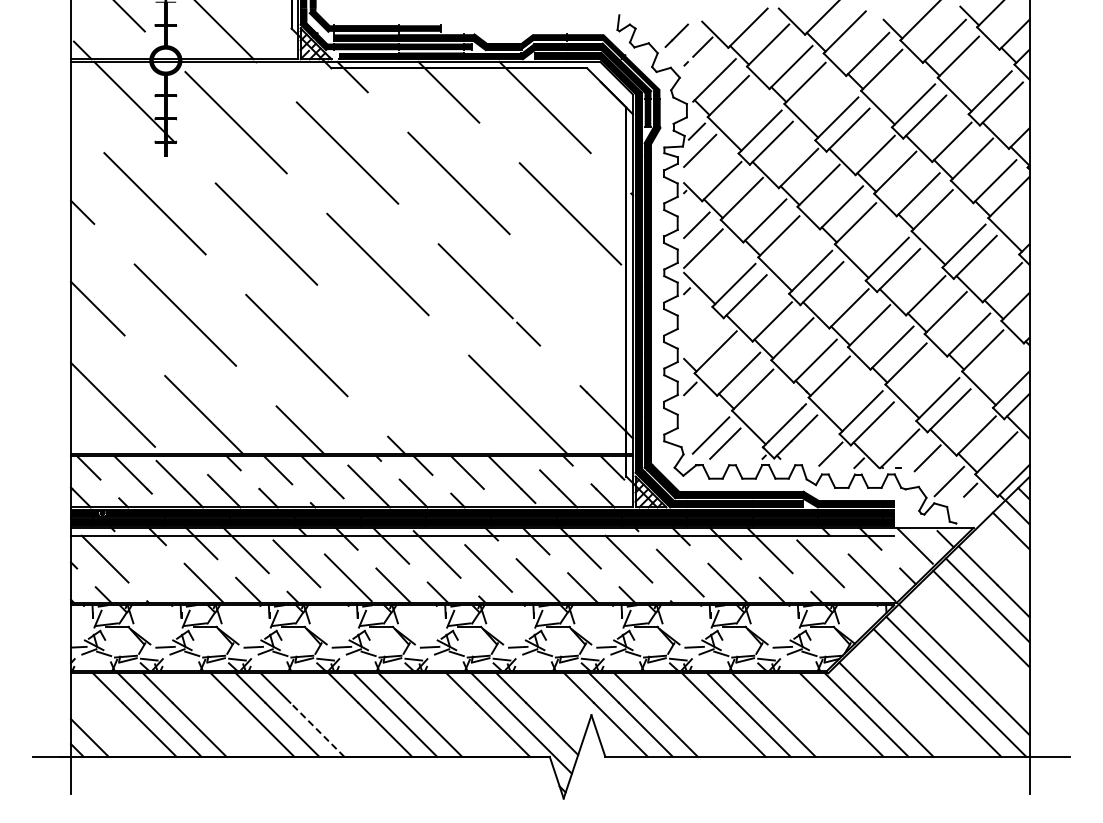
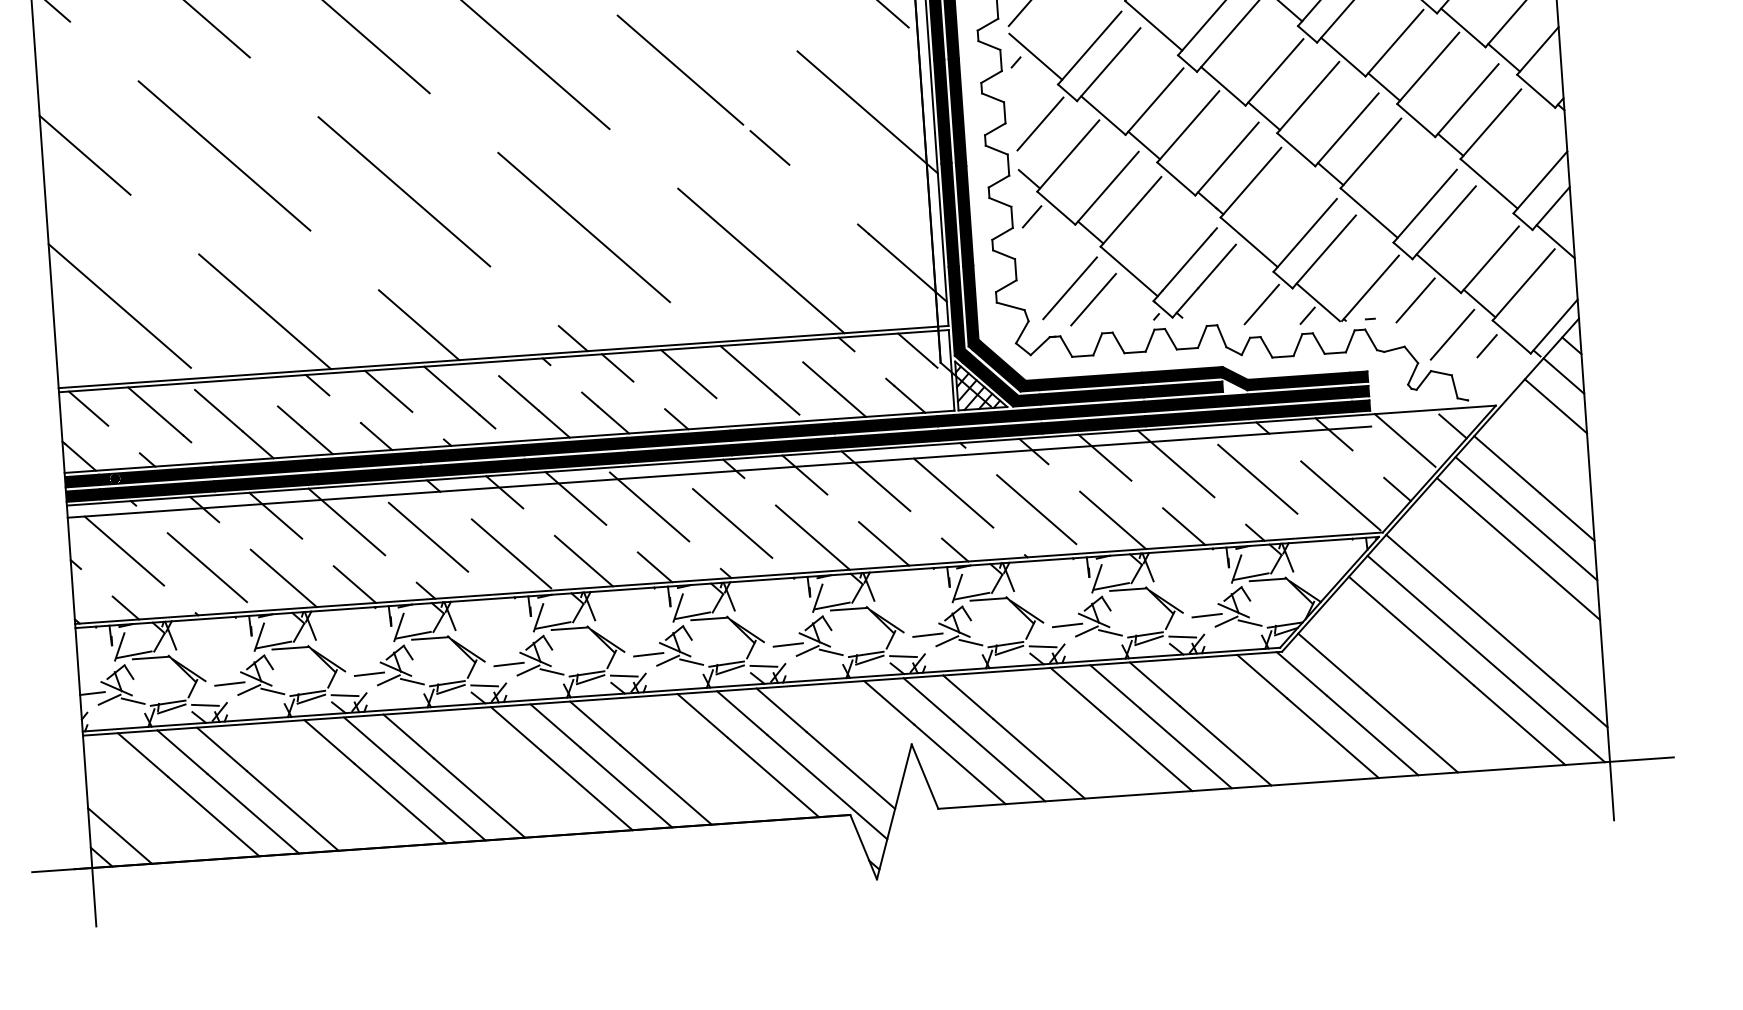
line: (591, 315) -> (867, 111), added
line: (699, 330) -> (1040, 123), added
line: (408, 375) -> (584, 226), added
line: (156, 572) -> (207, 566), added
line: (317, 729) -> (479, 797), dashed -> solid

